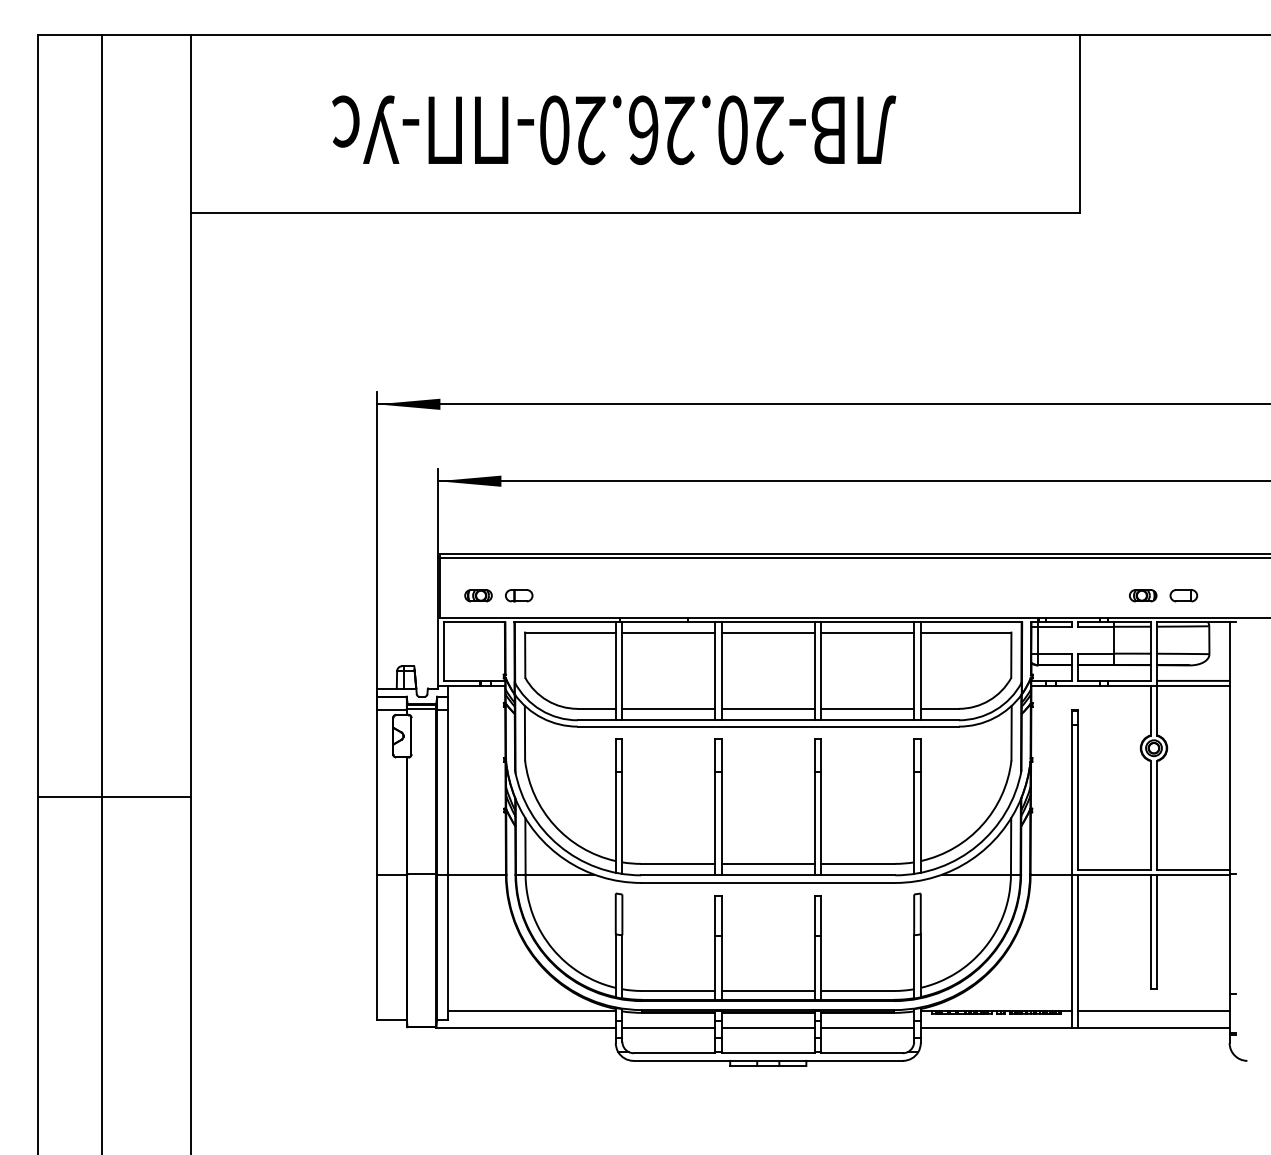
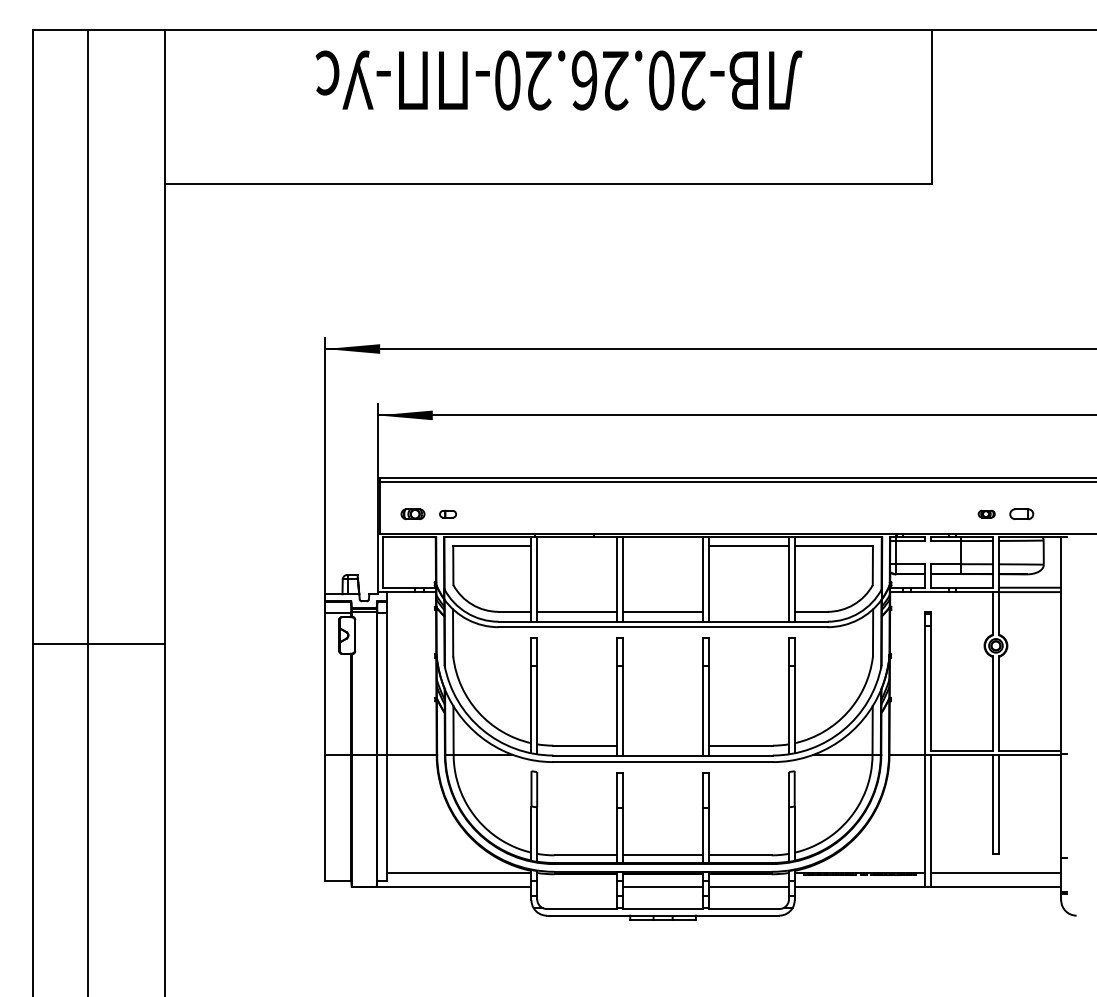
text: (613, 130) -> (558, 80), moved
part: (1143, 594) -> (986, 513), size x0.7
part: (518, 596) -> (447, 514), size x0.7
line: (669, 633) -> (577, 546), removed
line: (768, 633) -> (663, 546), removed
line: (867, 708) -> (748, 611), removed
line: (114, 797) -> (98, 644), moved
line: (768, 863) -> (663, 745), removed
line: (669, 1028) -> (577, 887), removed

